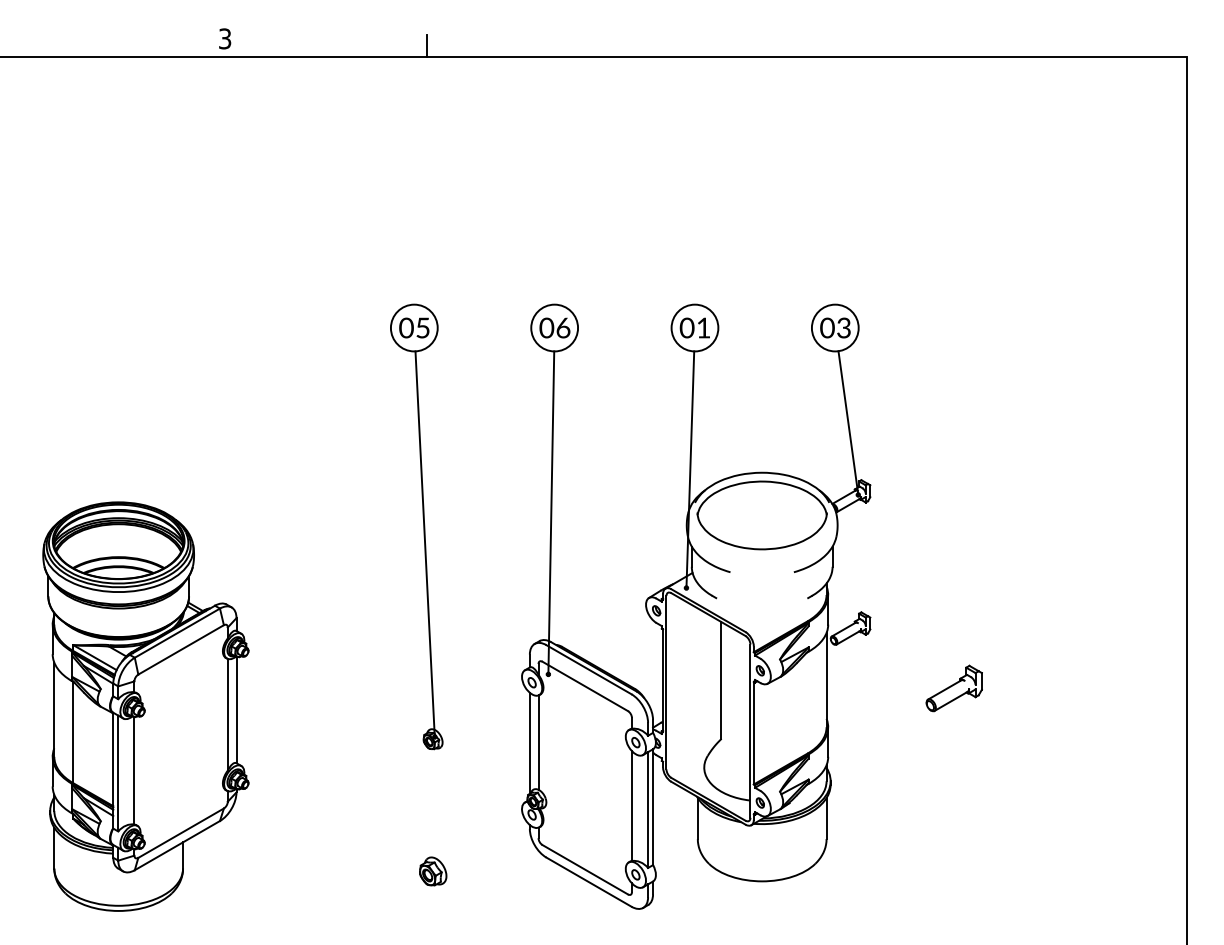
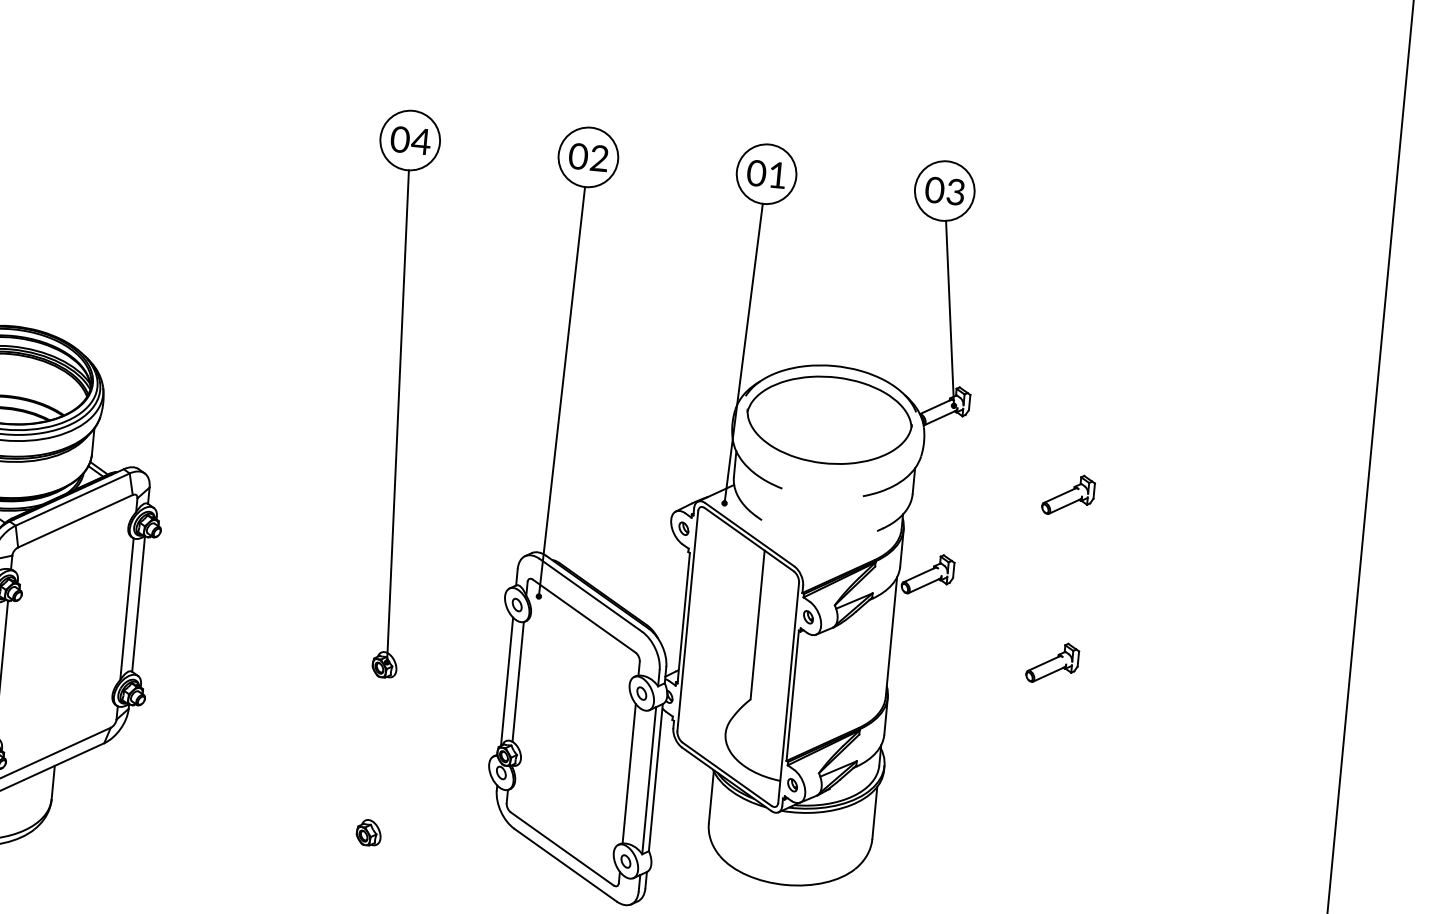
text: (422, 327) -> (420, 140), 05 -> 04
text: (563, 327) -> (599, 157), 06 -> 02
part: (953, 556) -> (1067, 495), added
part: (954, 688) -> (1052, 663), size x0.71
part: (432, 871) -> (368, 832), size x0.71

